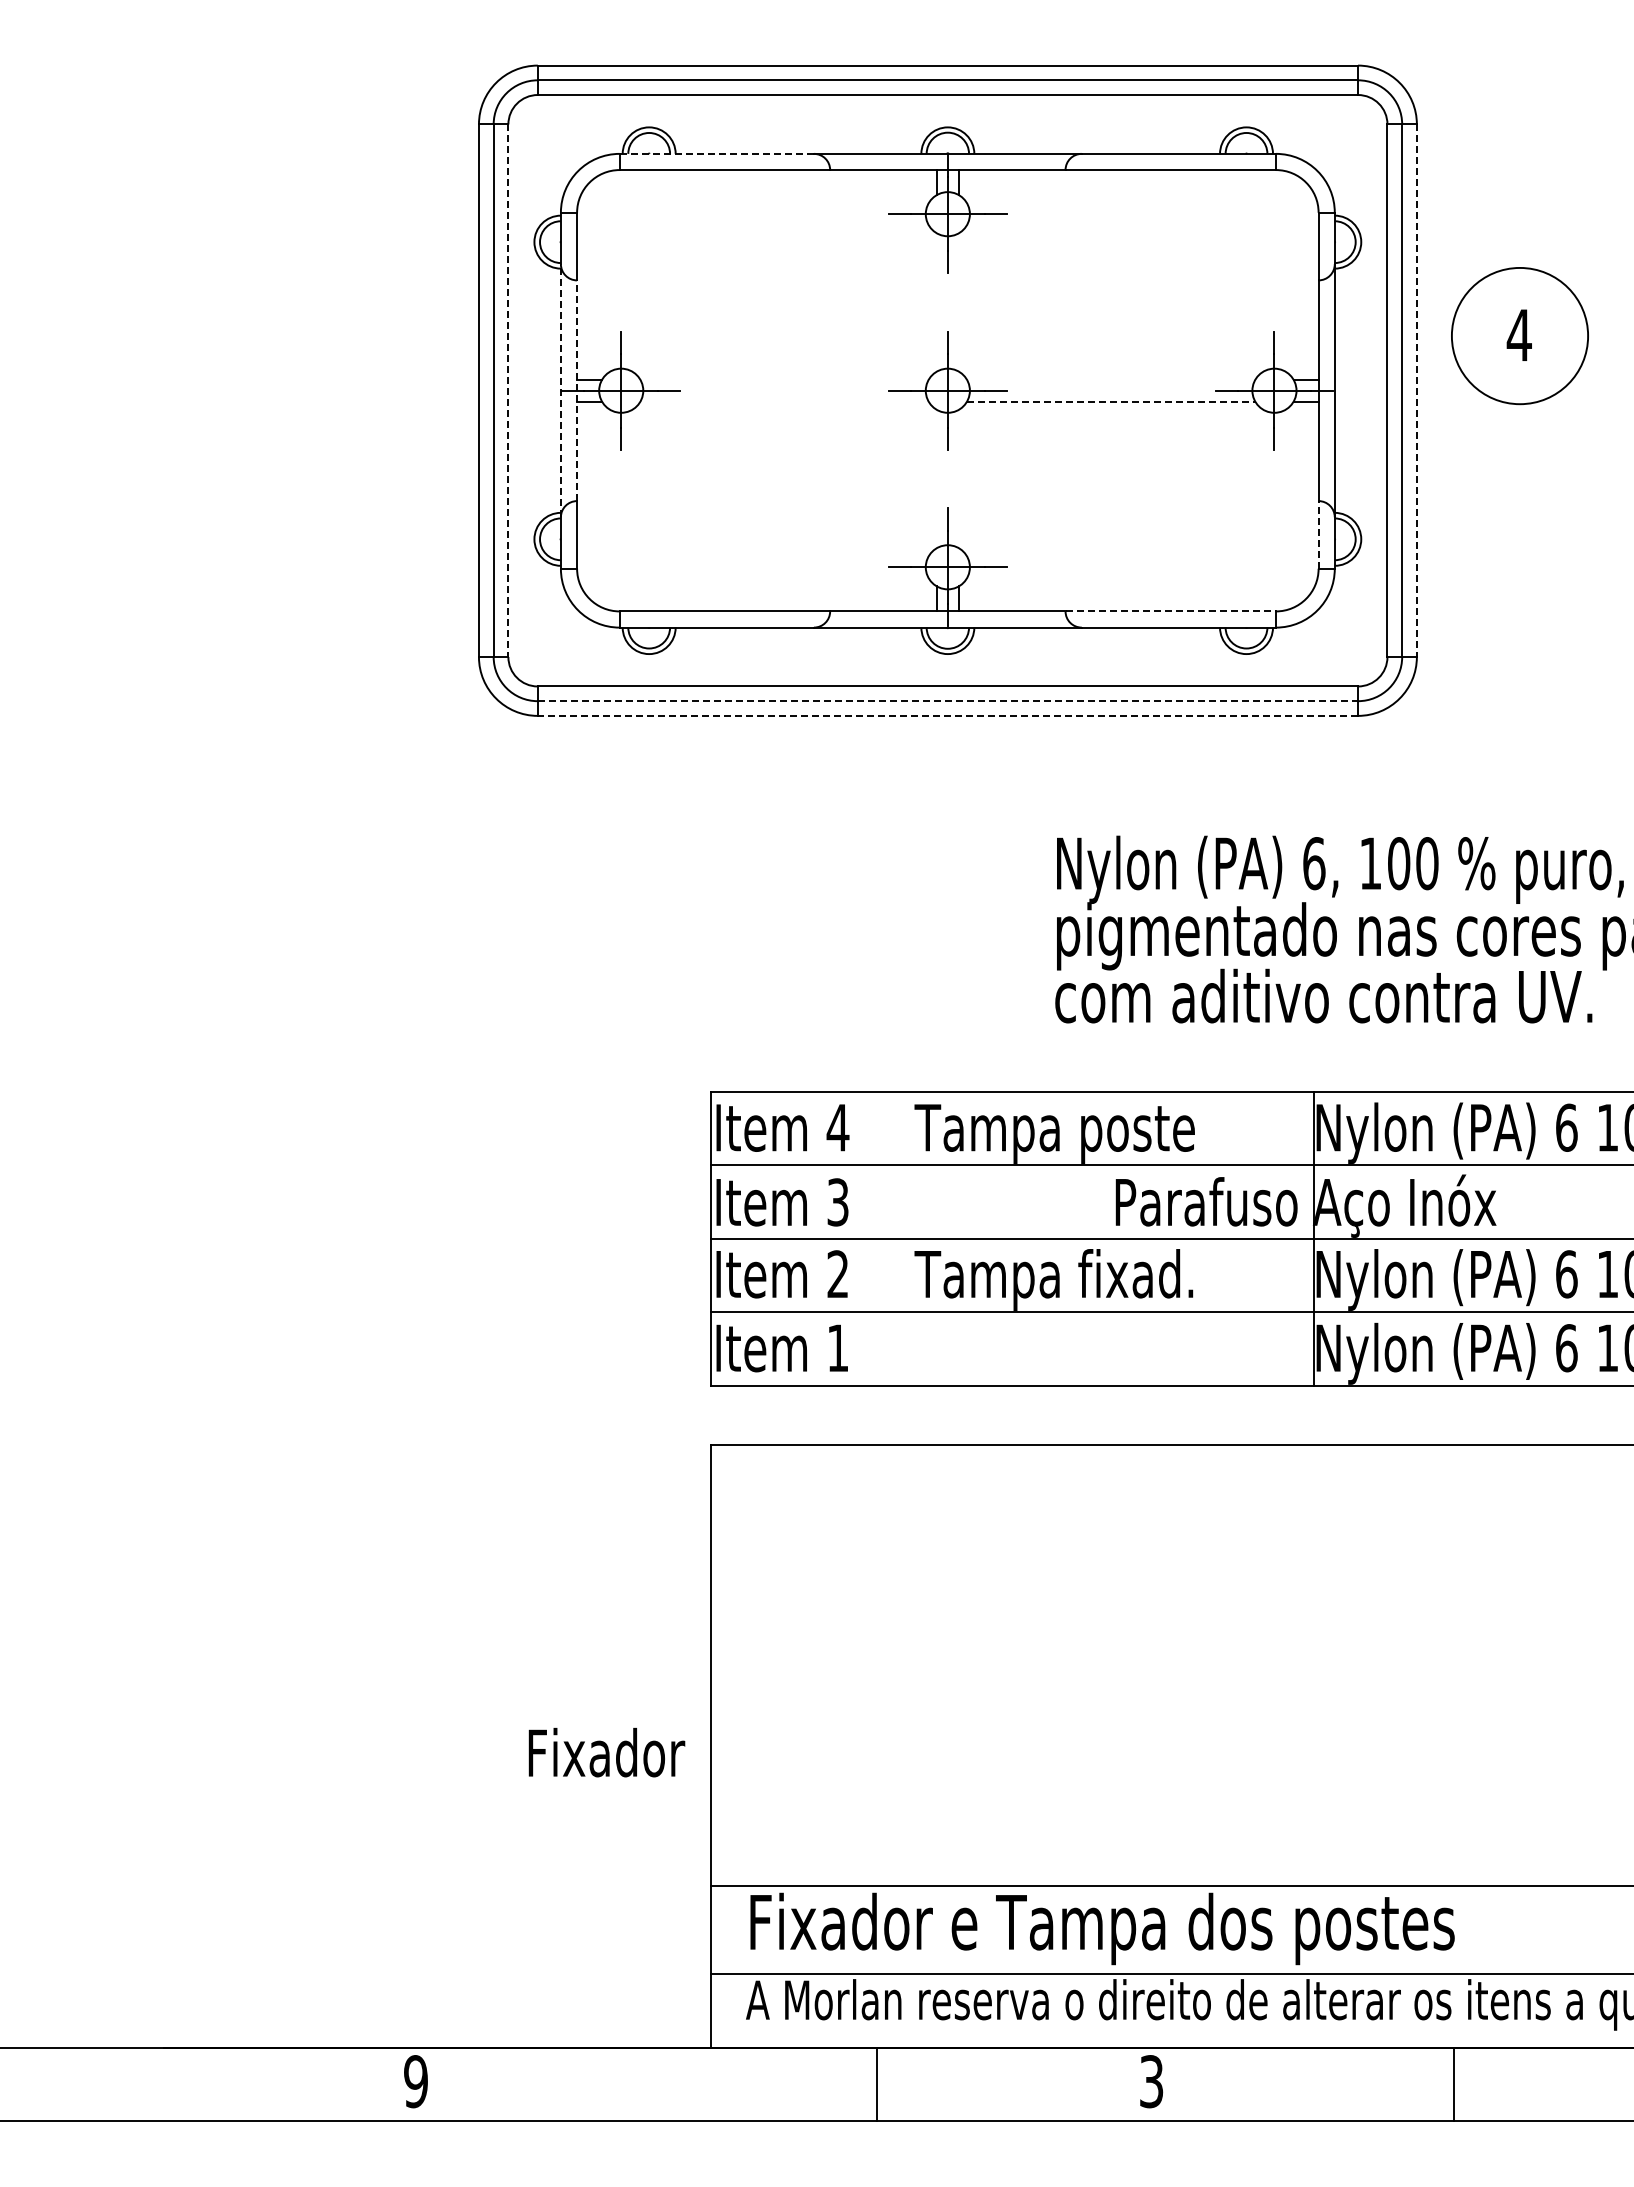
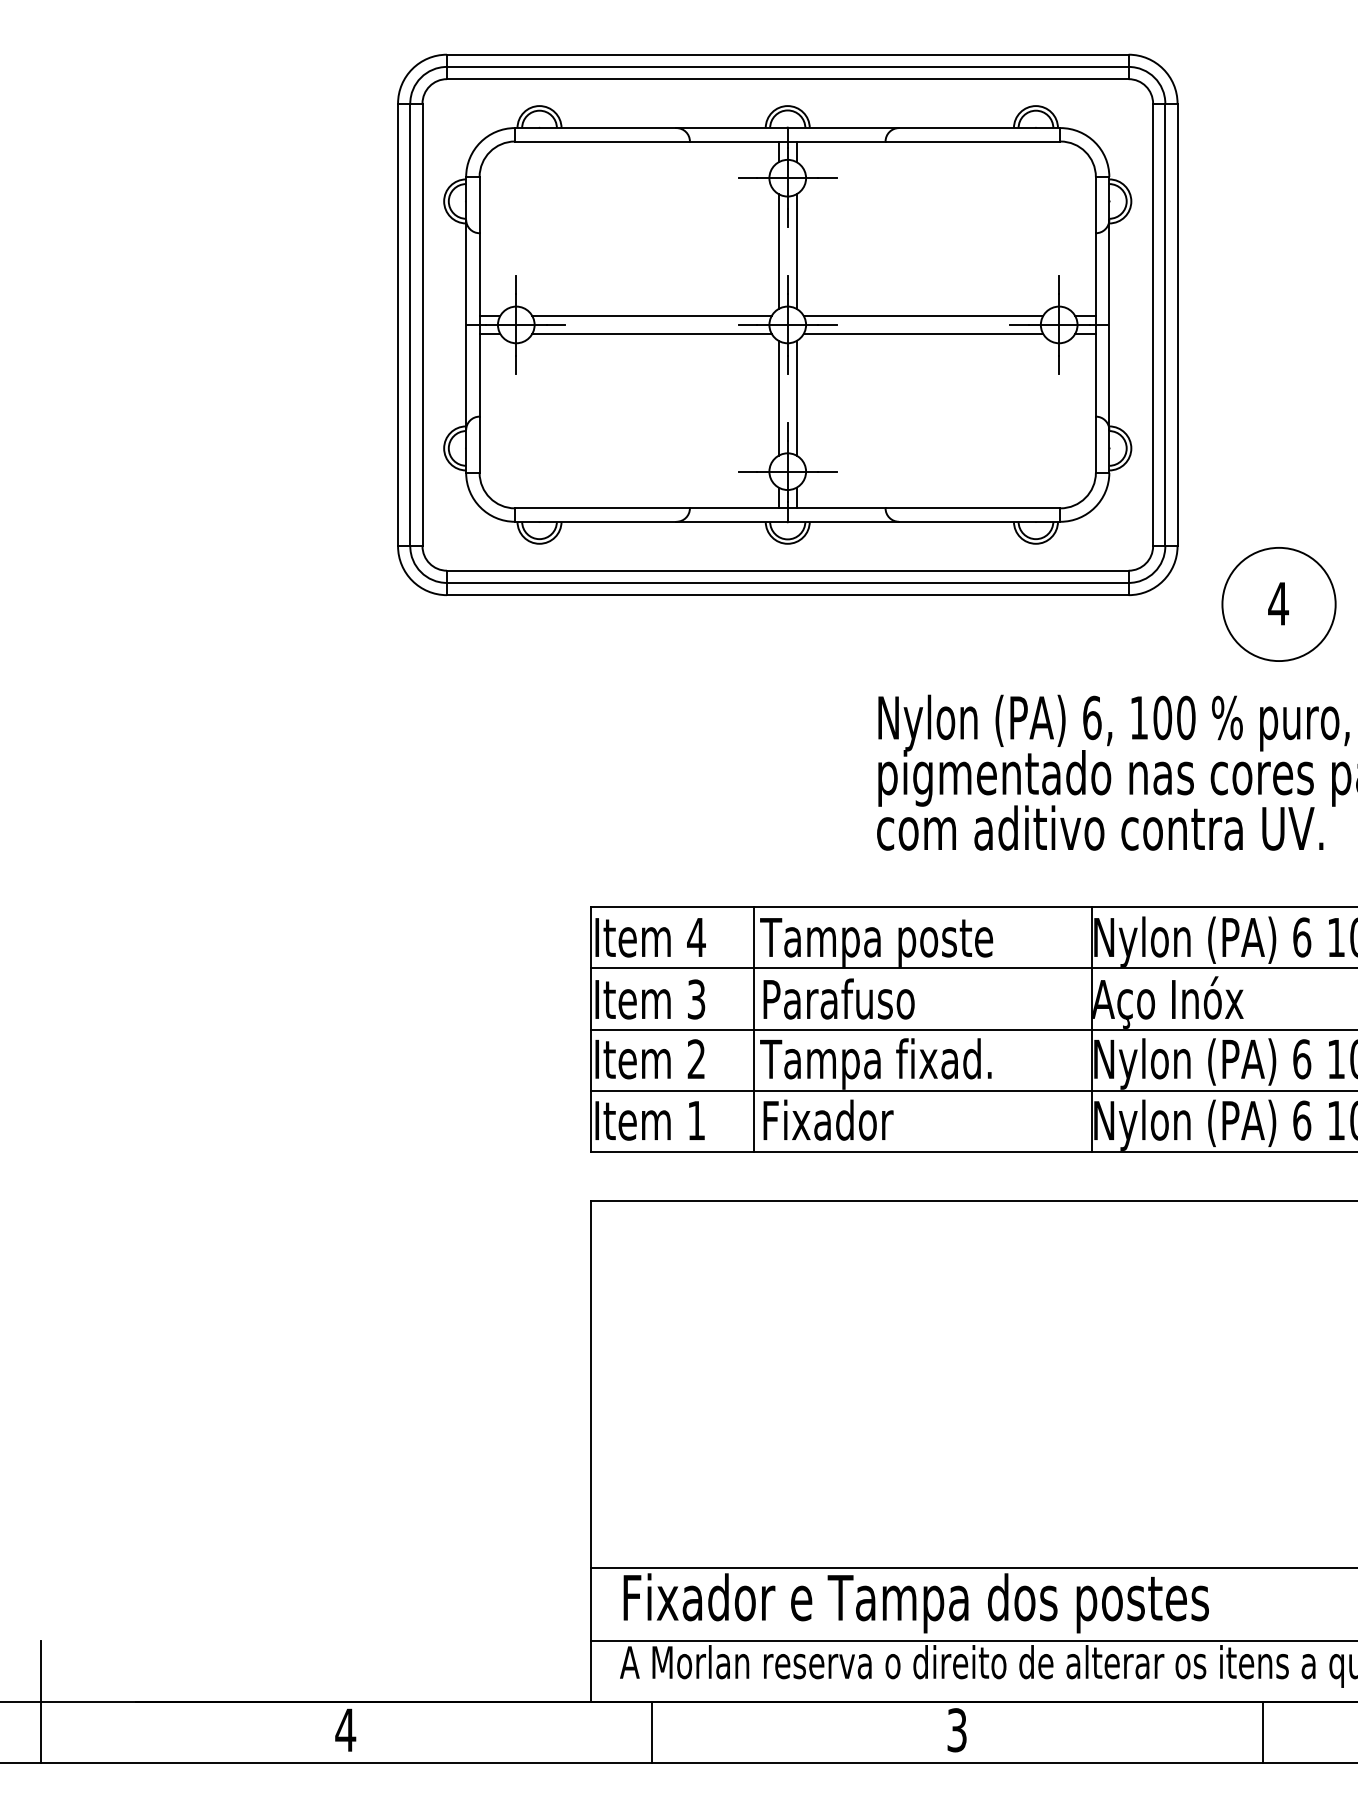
line: (717, 153) -> (596, 127), dashed -> solid
line: (936, 302) -> (778, 251), added
line: (958, 302) -> (796, 251), added
part: (1519, 336) -> (1278, 604), moved
line: (784, 379) -> (651, 315), added
line: (1110, 379) -> (922, 315), added
line: (560, 390) -> (465, 324), dashed -> solid
line: (577, 390) -> (479, 324), dashed -> solid
line: (508, 391) -> (422, 325), dashed -> solid
line: (1416, 391) -> (1177, 325), dashed -> solid
line: (784, 401) -> (651, 333), added
line: (1111, 401) -> (923, 333), dashed -> solid
line: (936, 478) -> (778, 397), added
line: (958, 478) -> (796, 397), added
line: (1318, 534) -> (1095, 444), dashed -> solid
line: (1171, 611) -> (973, 508), dashed -> solid
line: (948, 701) -> (788, 583), dashed -> solid
line: (947, 715) -> (787, 594), dashed -> solid
text: (1206, 1201) -> (838, 998), moved
line: (906, 1238) -> (753, 1029), added
text: (606, 1752) -> (828, 1120), moved
line: (48, 2047) -> (40, 1701), added
text: (415, 2081) -> (345, 1730), 9 -> 4
line: (876, 2084) -> (651, 1732), moved
line: (1454, 2084) -> (1263, 1732), moved

